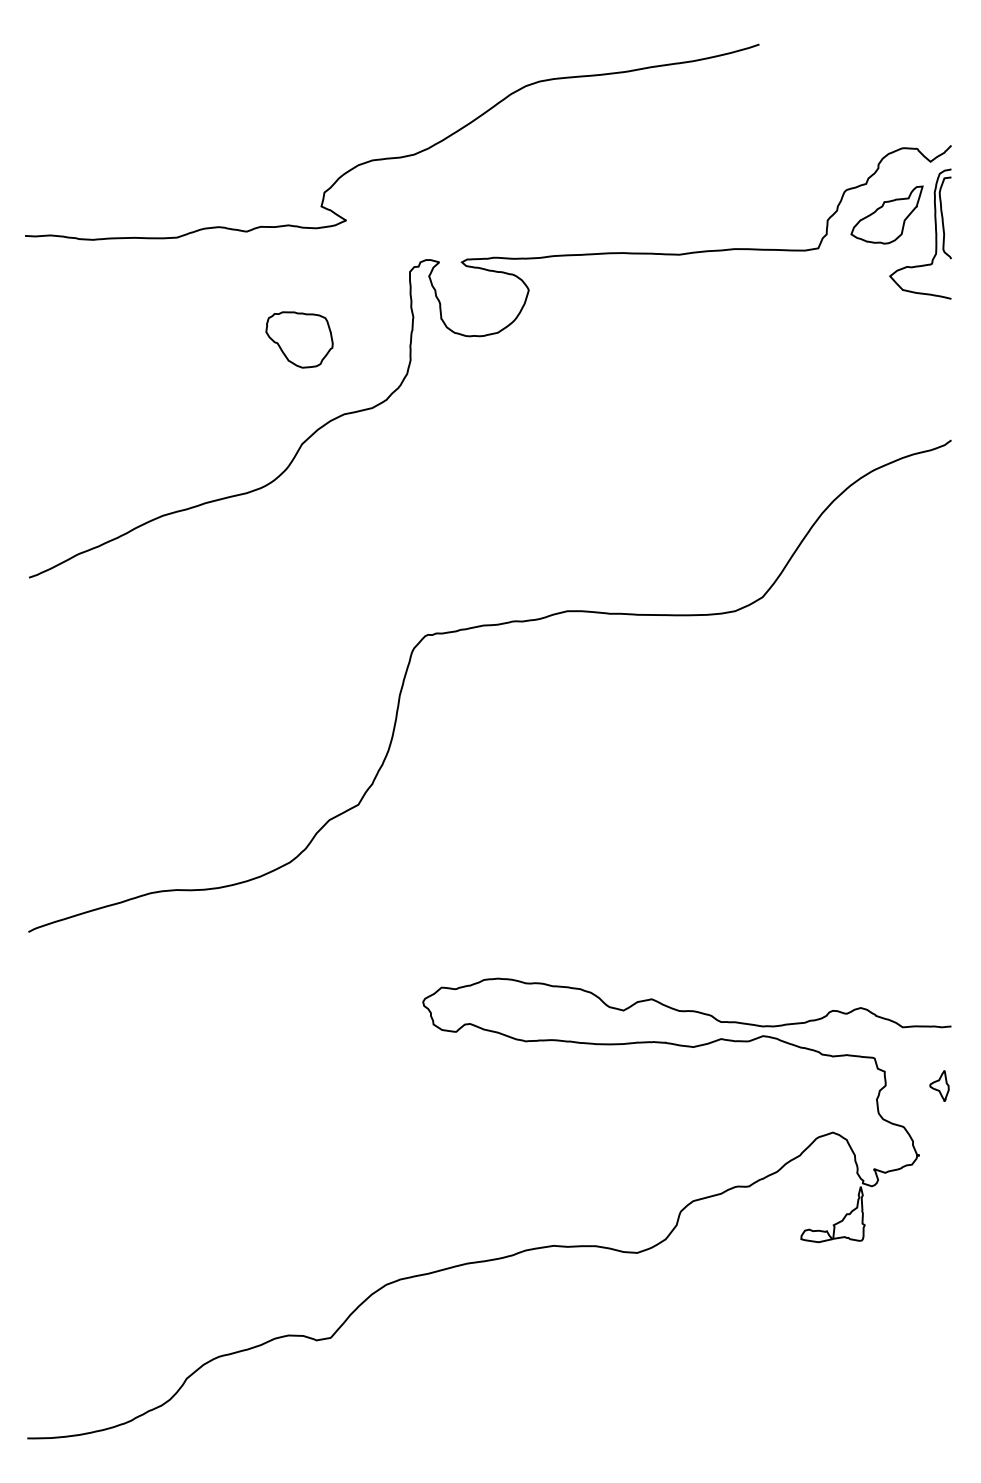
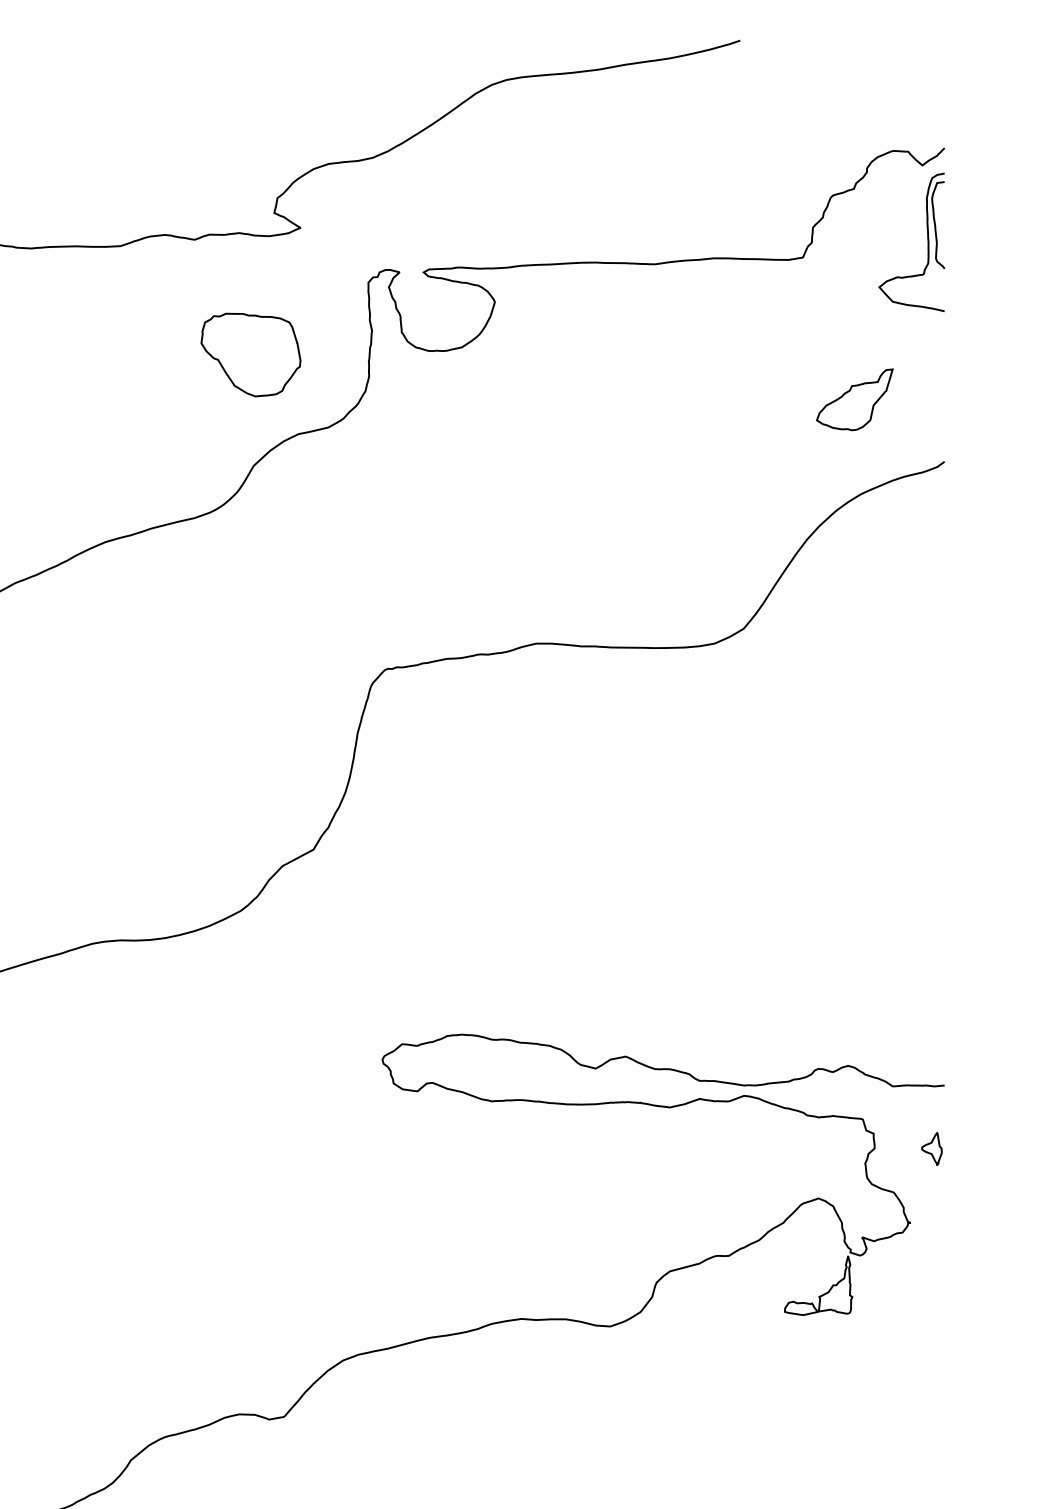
part: (886, 214) -> (854, 399), moved
part: (299, 339) -> (250, 354), size x1.4

